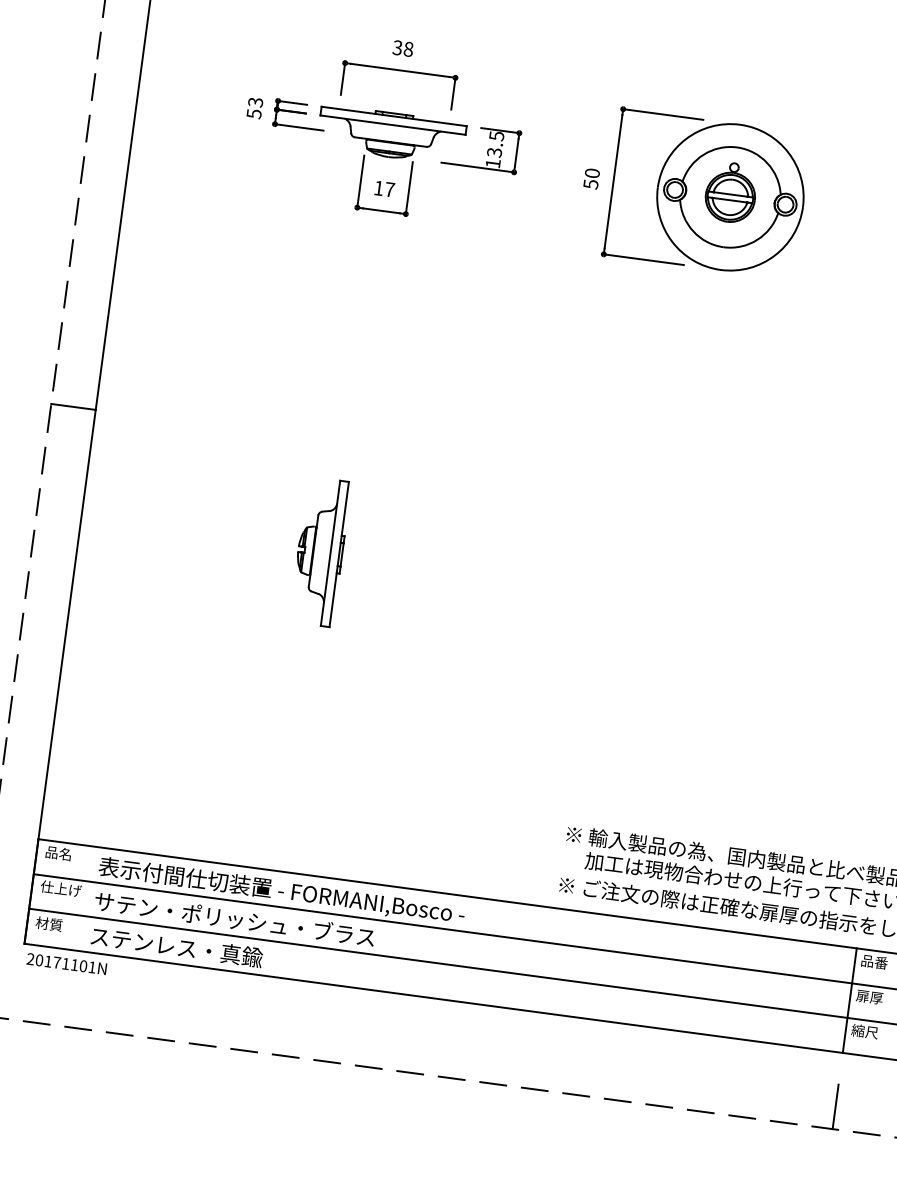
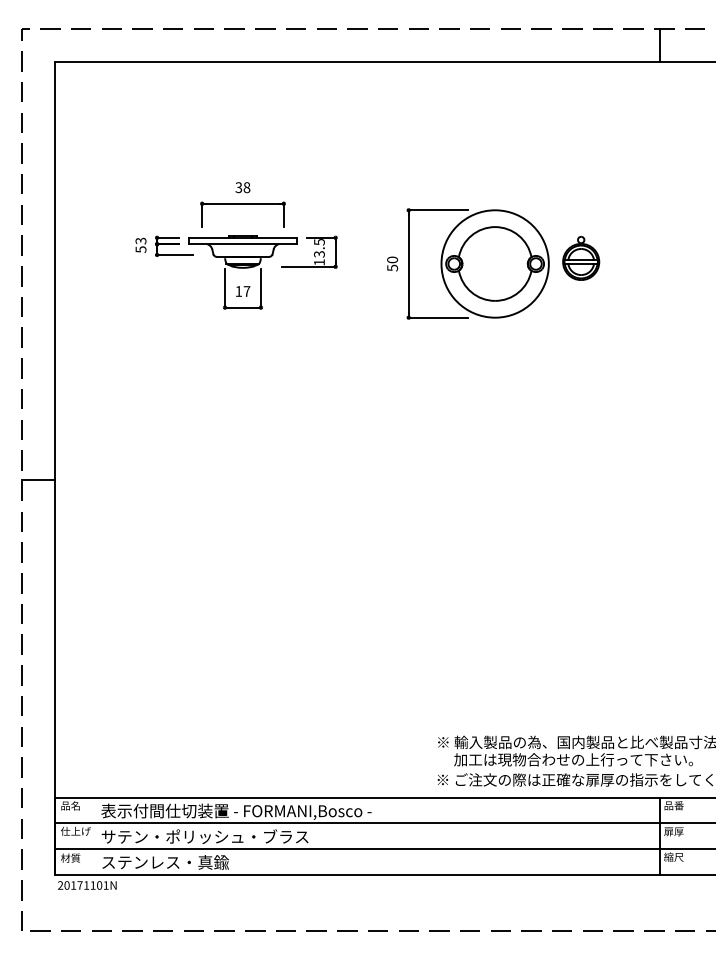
part: (731, 192) -> (581, 258), moved
part: (320, 552) -> (231, 561), removed
line: (835, 1106) -> (659, 914), removed

